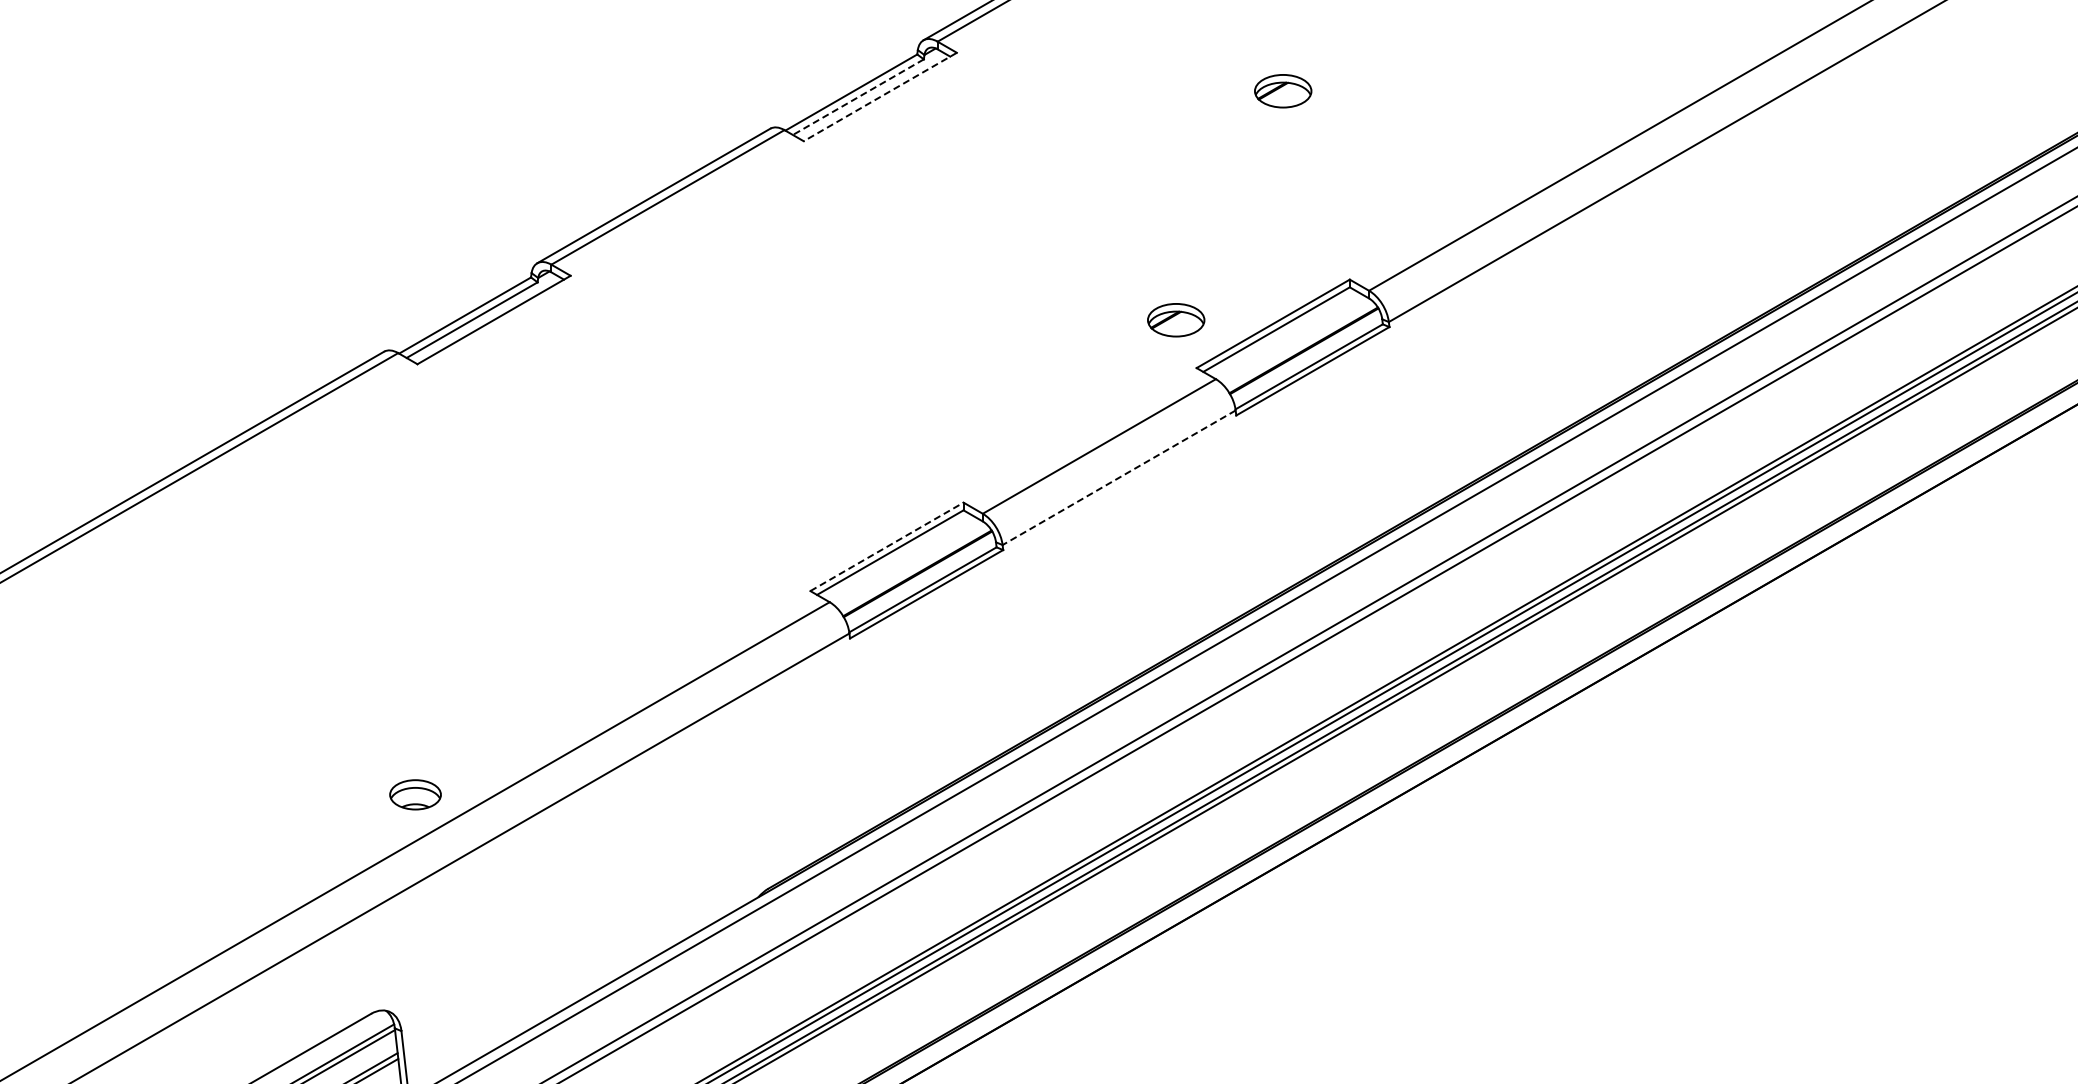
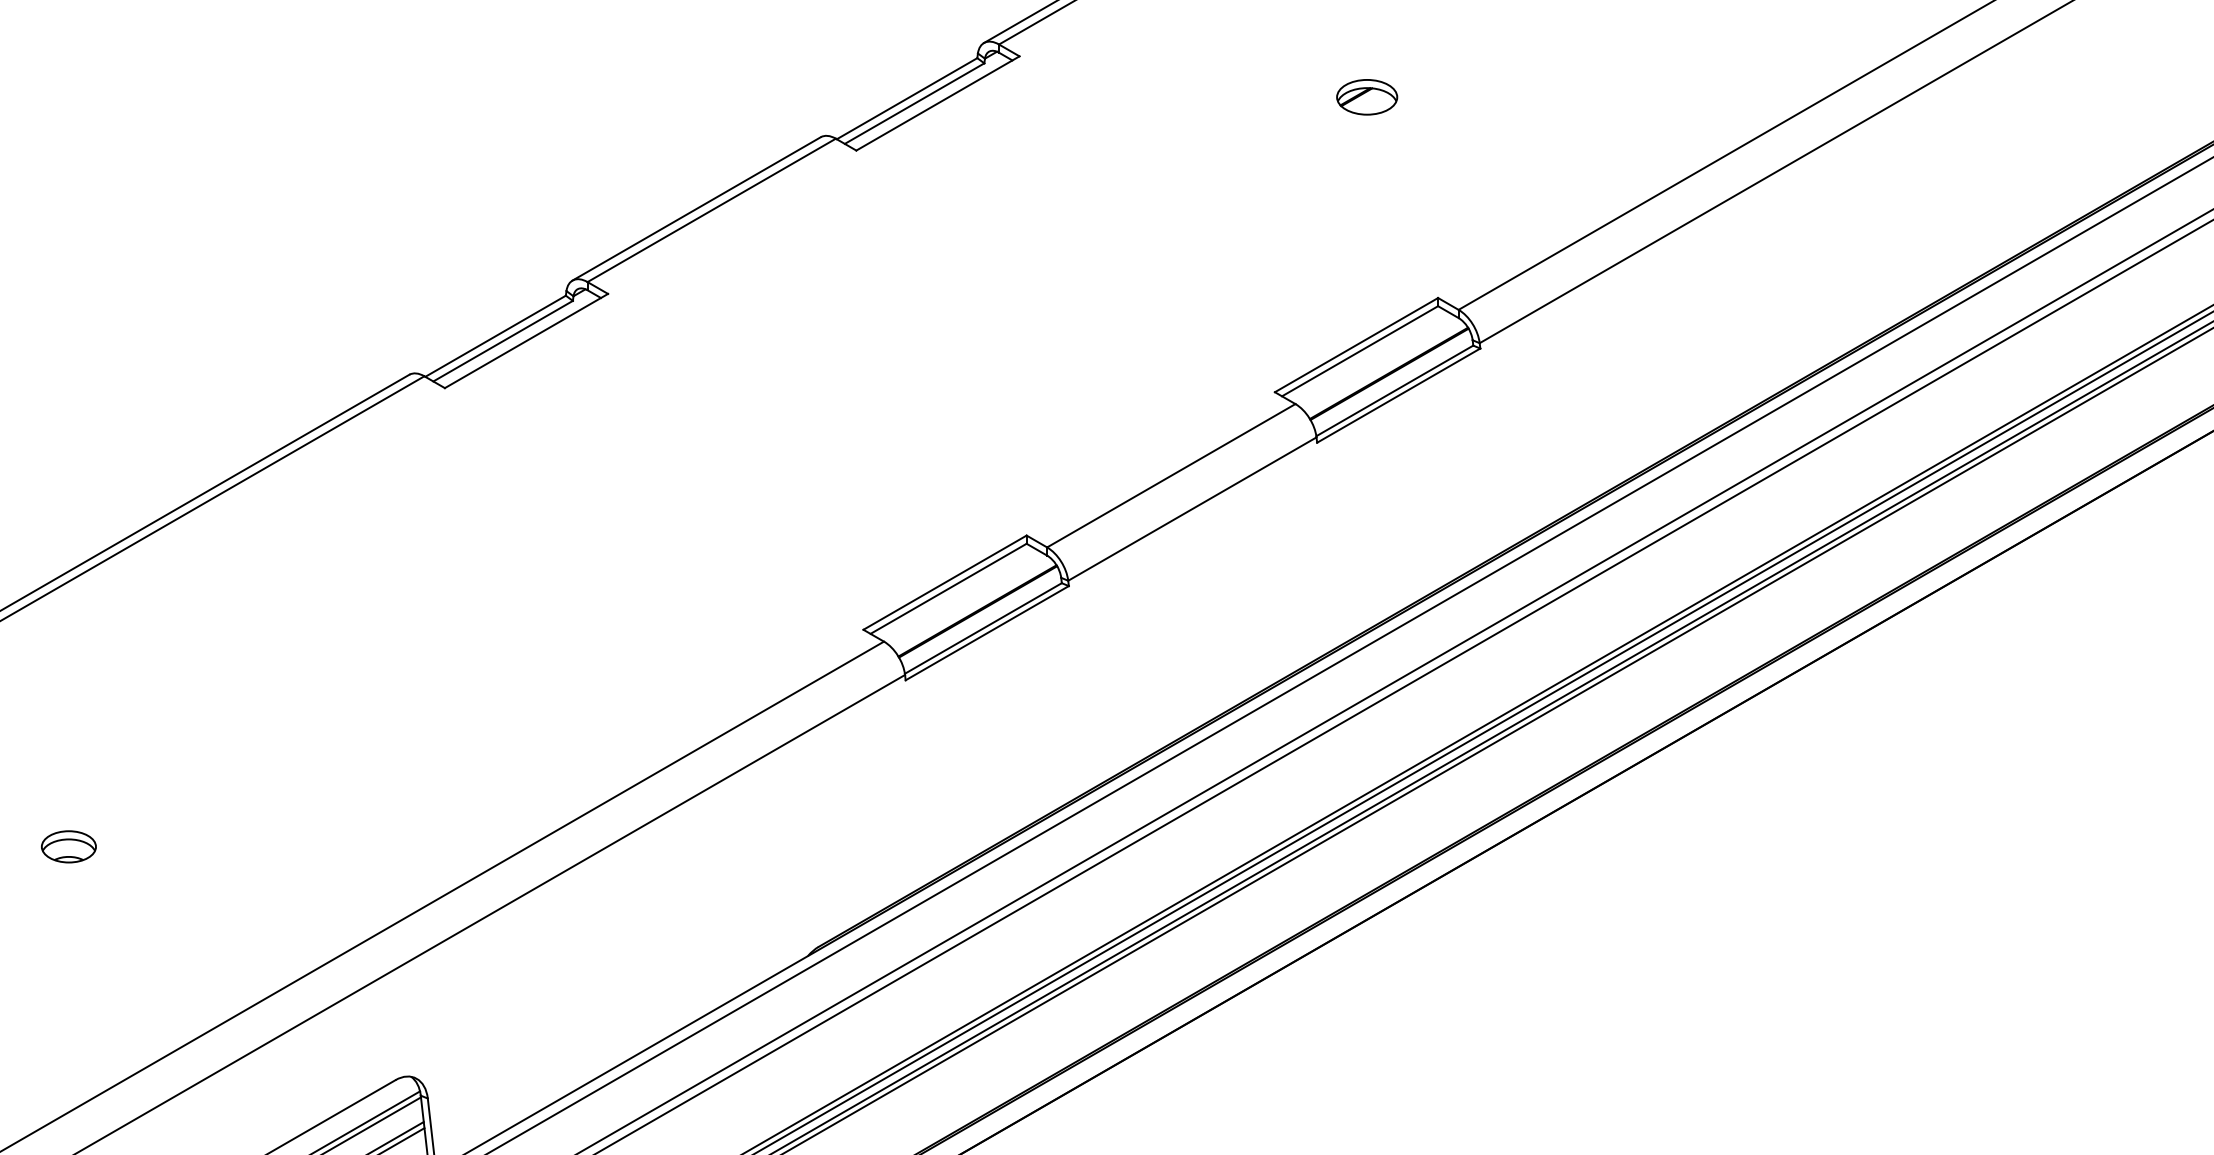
line: (858, 97) -> (914, 103), dashed -> solid
line: (879, 97) -> (937, 103), dashed -> solid
part: (1176, 320) -> (1253, 341), removed
line: (1119, 477) -> (1192, 508), dashed -> solid
line: (887, 546) -> (945, 582), dashed -> solid
part: (415, 794) -> (68, 846), moved

